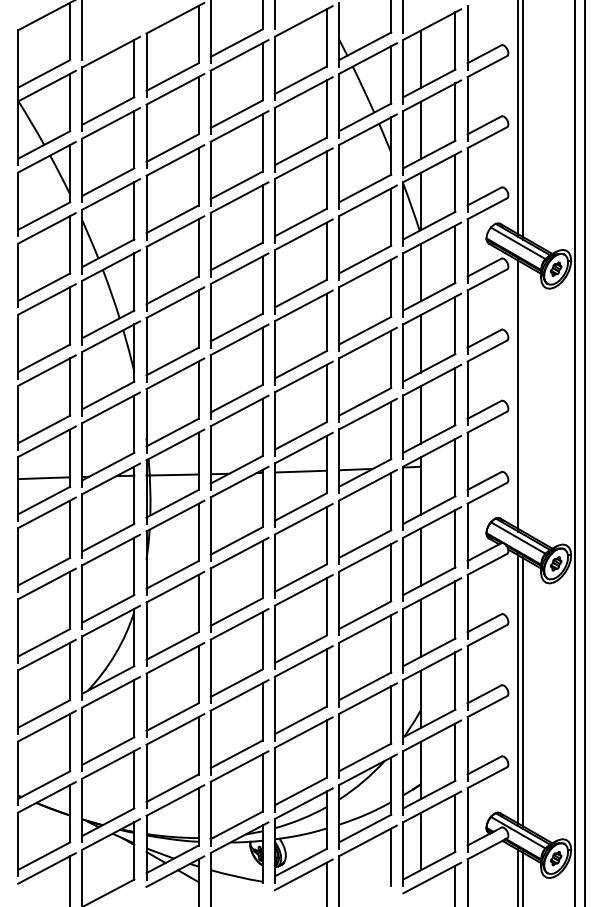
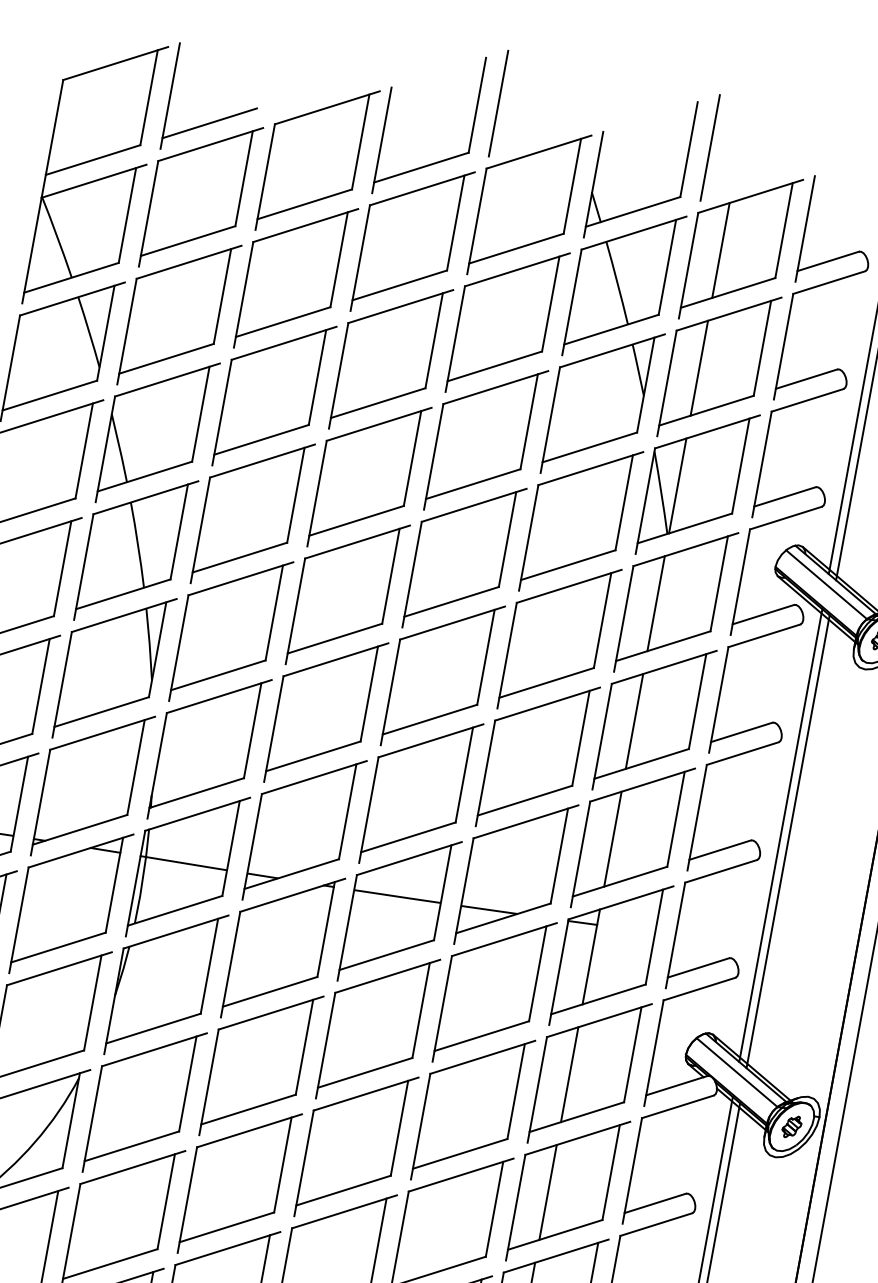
line: (108, 39) -> (210, 122), added
line: (523, 397) -> (788, 841), added

